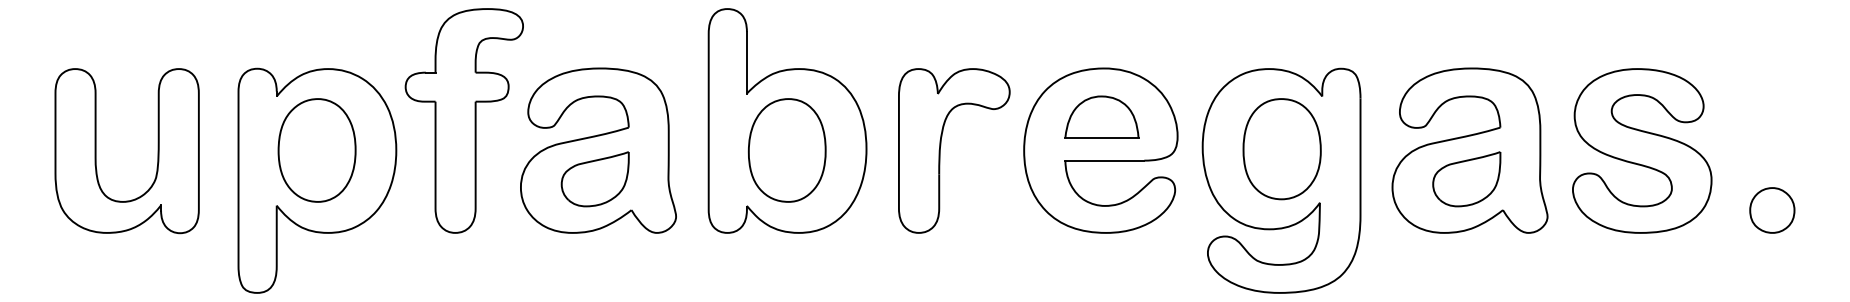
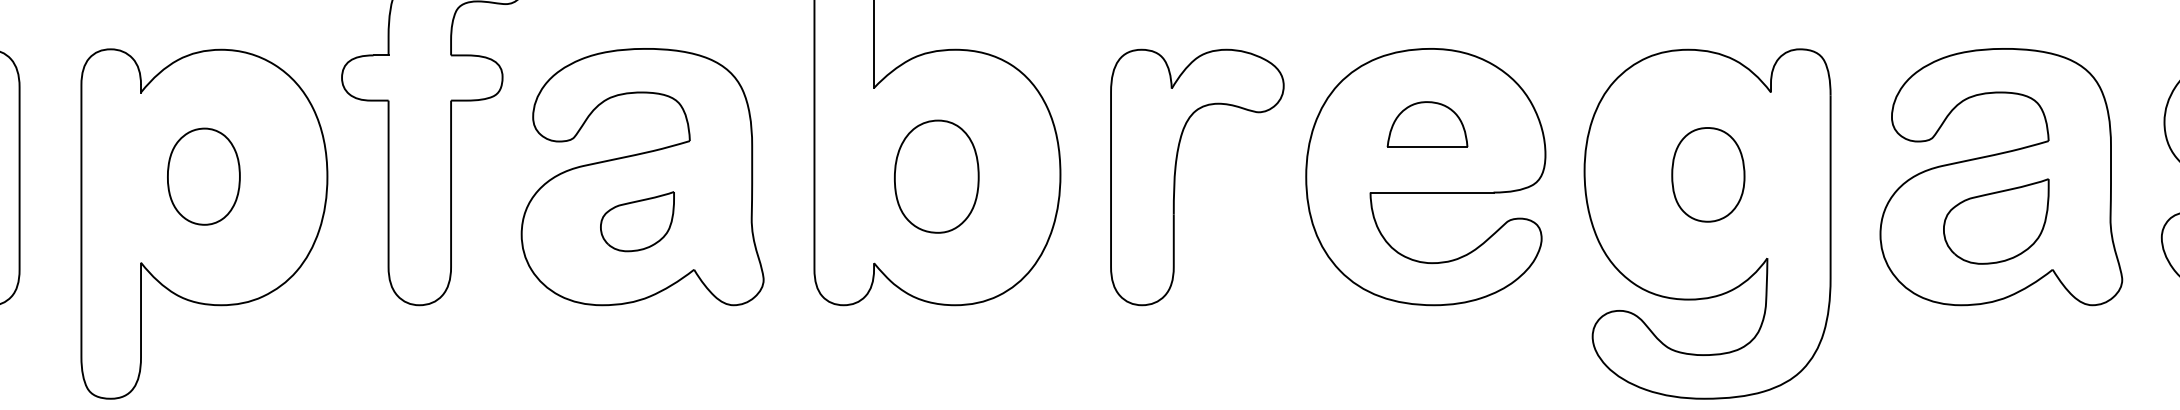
part: (1101, 116) -> (1426, 123), size x0.7
part: (1281, 149) -> (1707, 175), size x0.6
part: (316, 150) -> (202, 176), size x0.6
part: (786, 150) -> (935, 176), size x0.7
part: (594, 179) -> (636, 221), size x0.7

